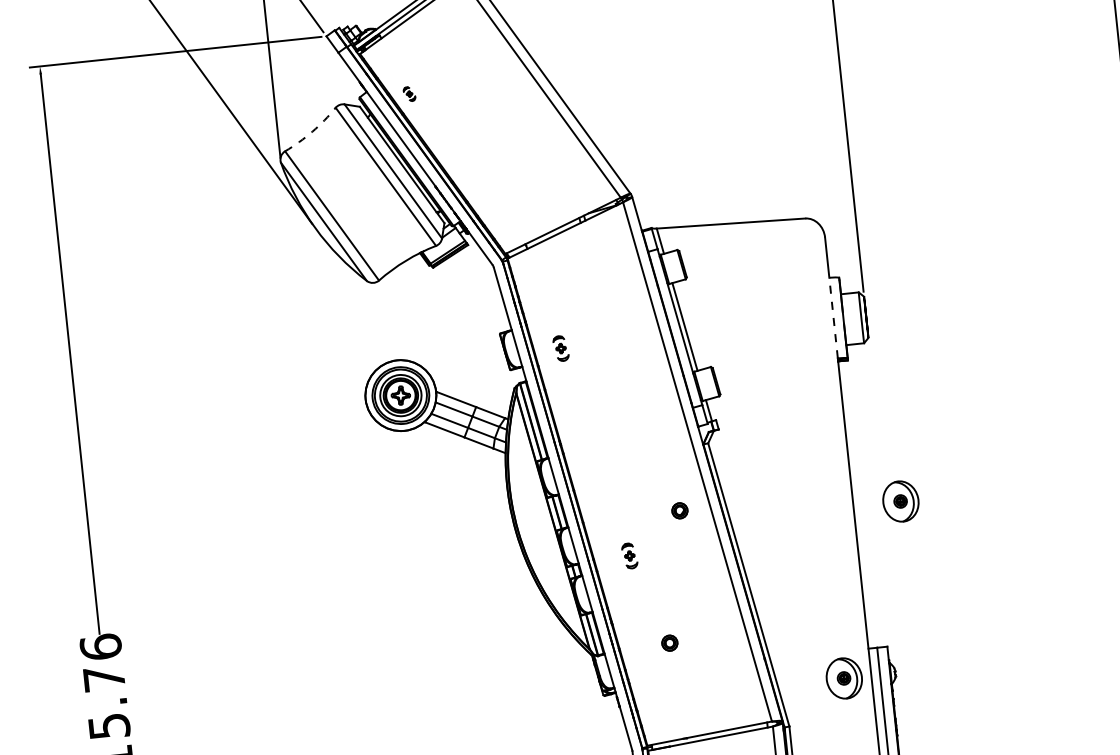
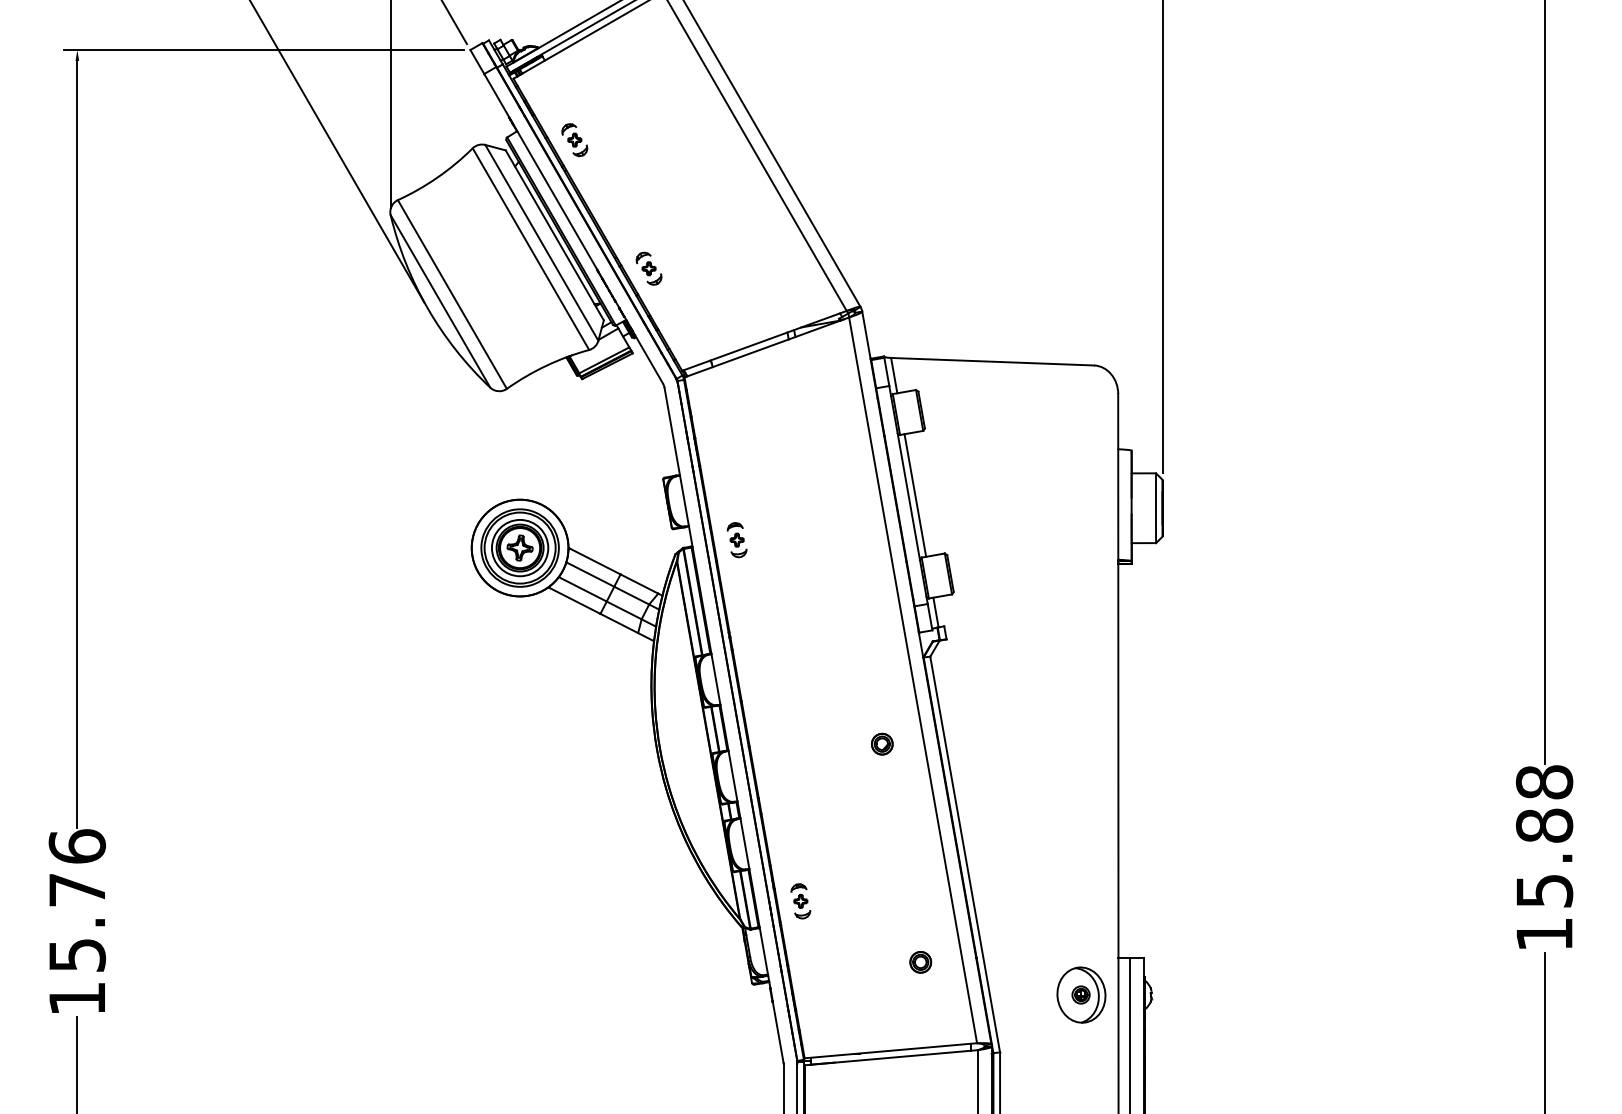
part: (409, 94) -> (574, 140), size x1.67
arc: (312, 131) -> (437, 177), dashed -> solid
part: (473, 181) -> (648, 268), added
line: (833, 317) -> (1118, 504), dashed -> solid
part: (560, 348) -> (736, 540), moved
part: (900, 501) -> (1183, 762), removed
part: (629, 556) -> (800, 901), moved
part: (669, 643) -> (920, 962), moved

